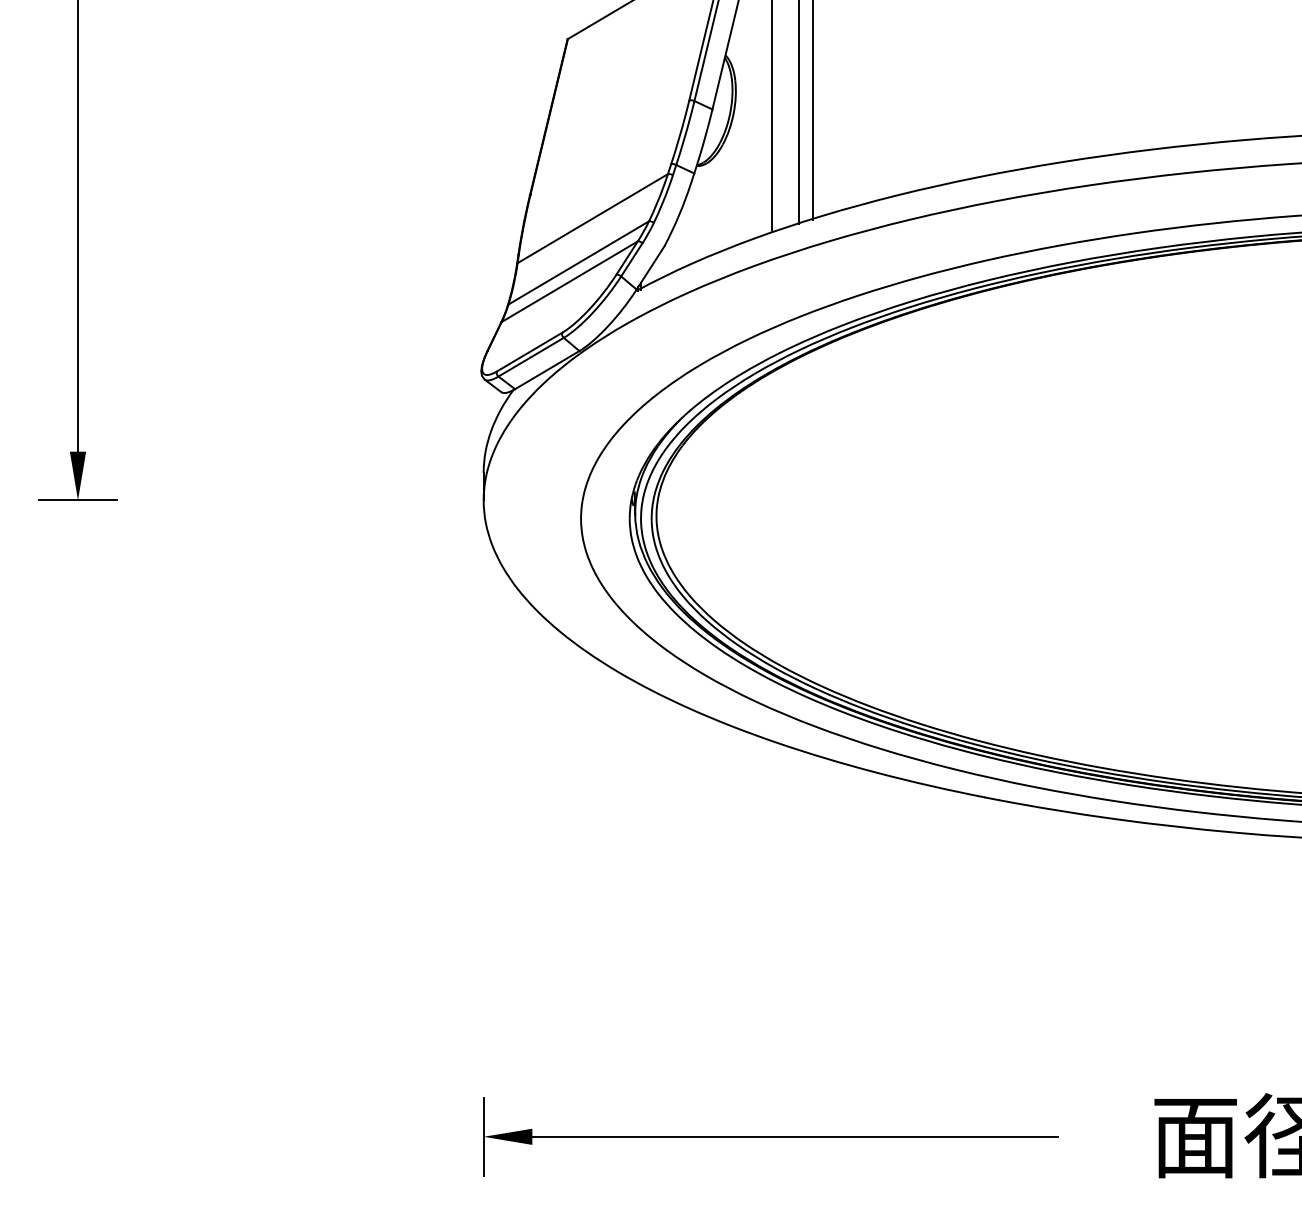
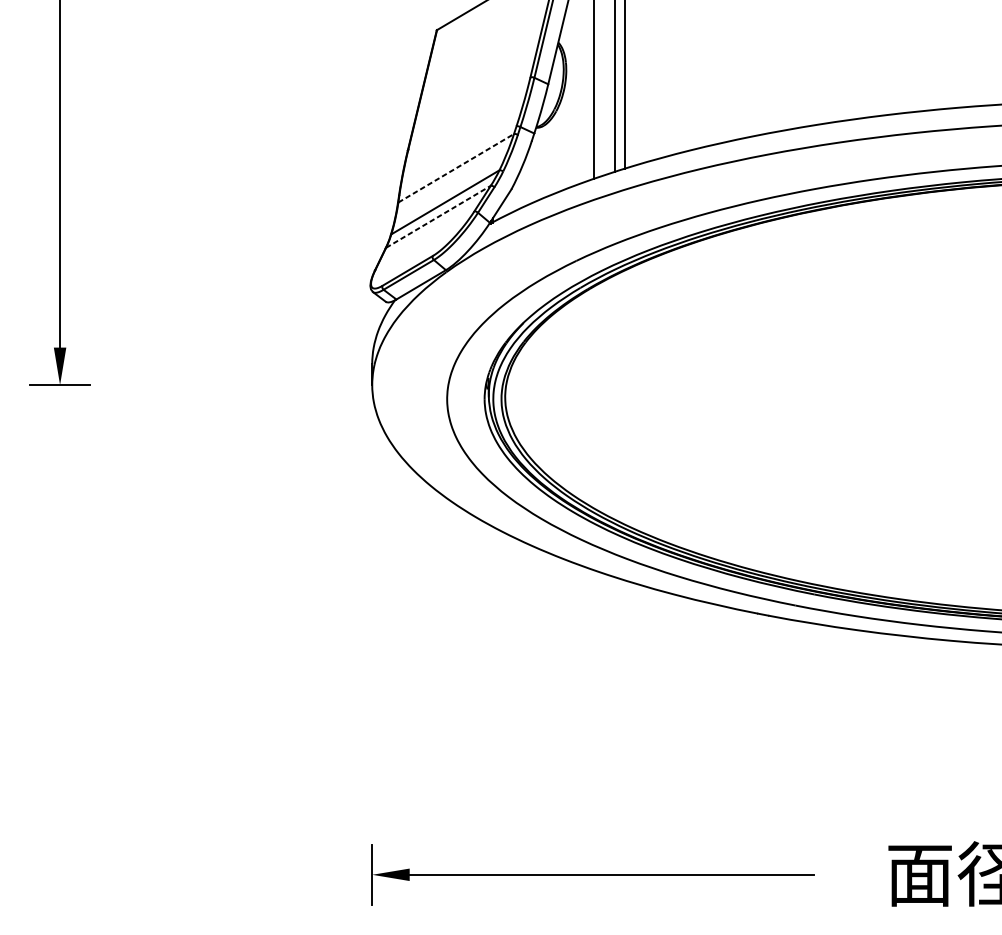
line: (593, 218) -> (456, 168), solid -> dashed
line: (570, 281) -> (439, 216), solid -> dashed

